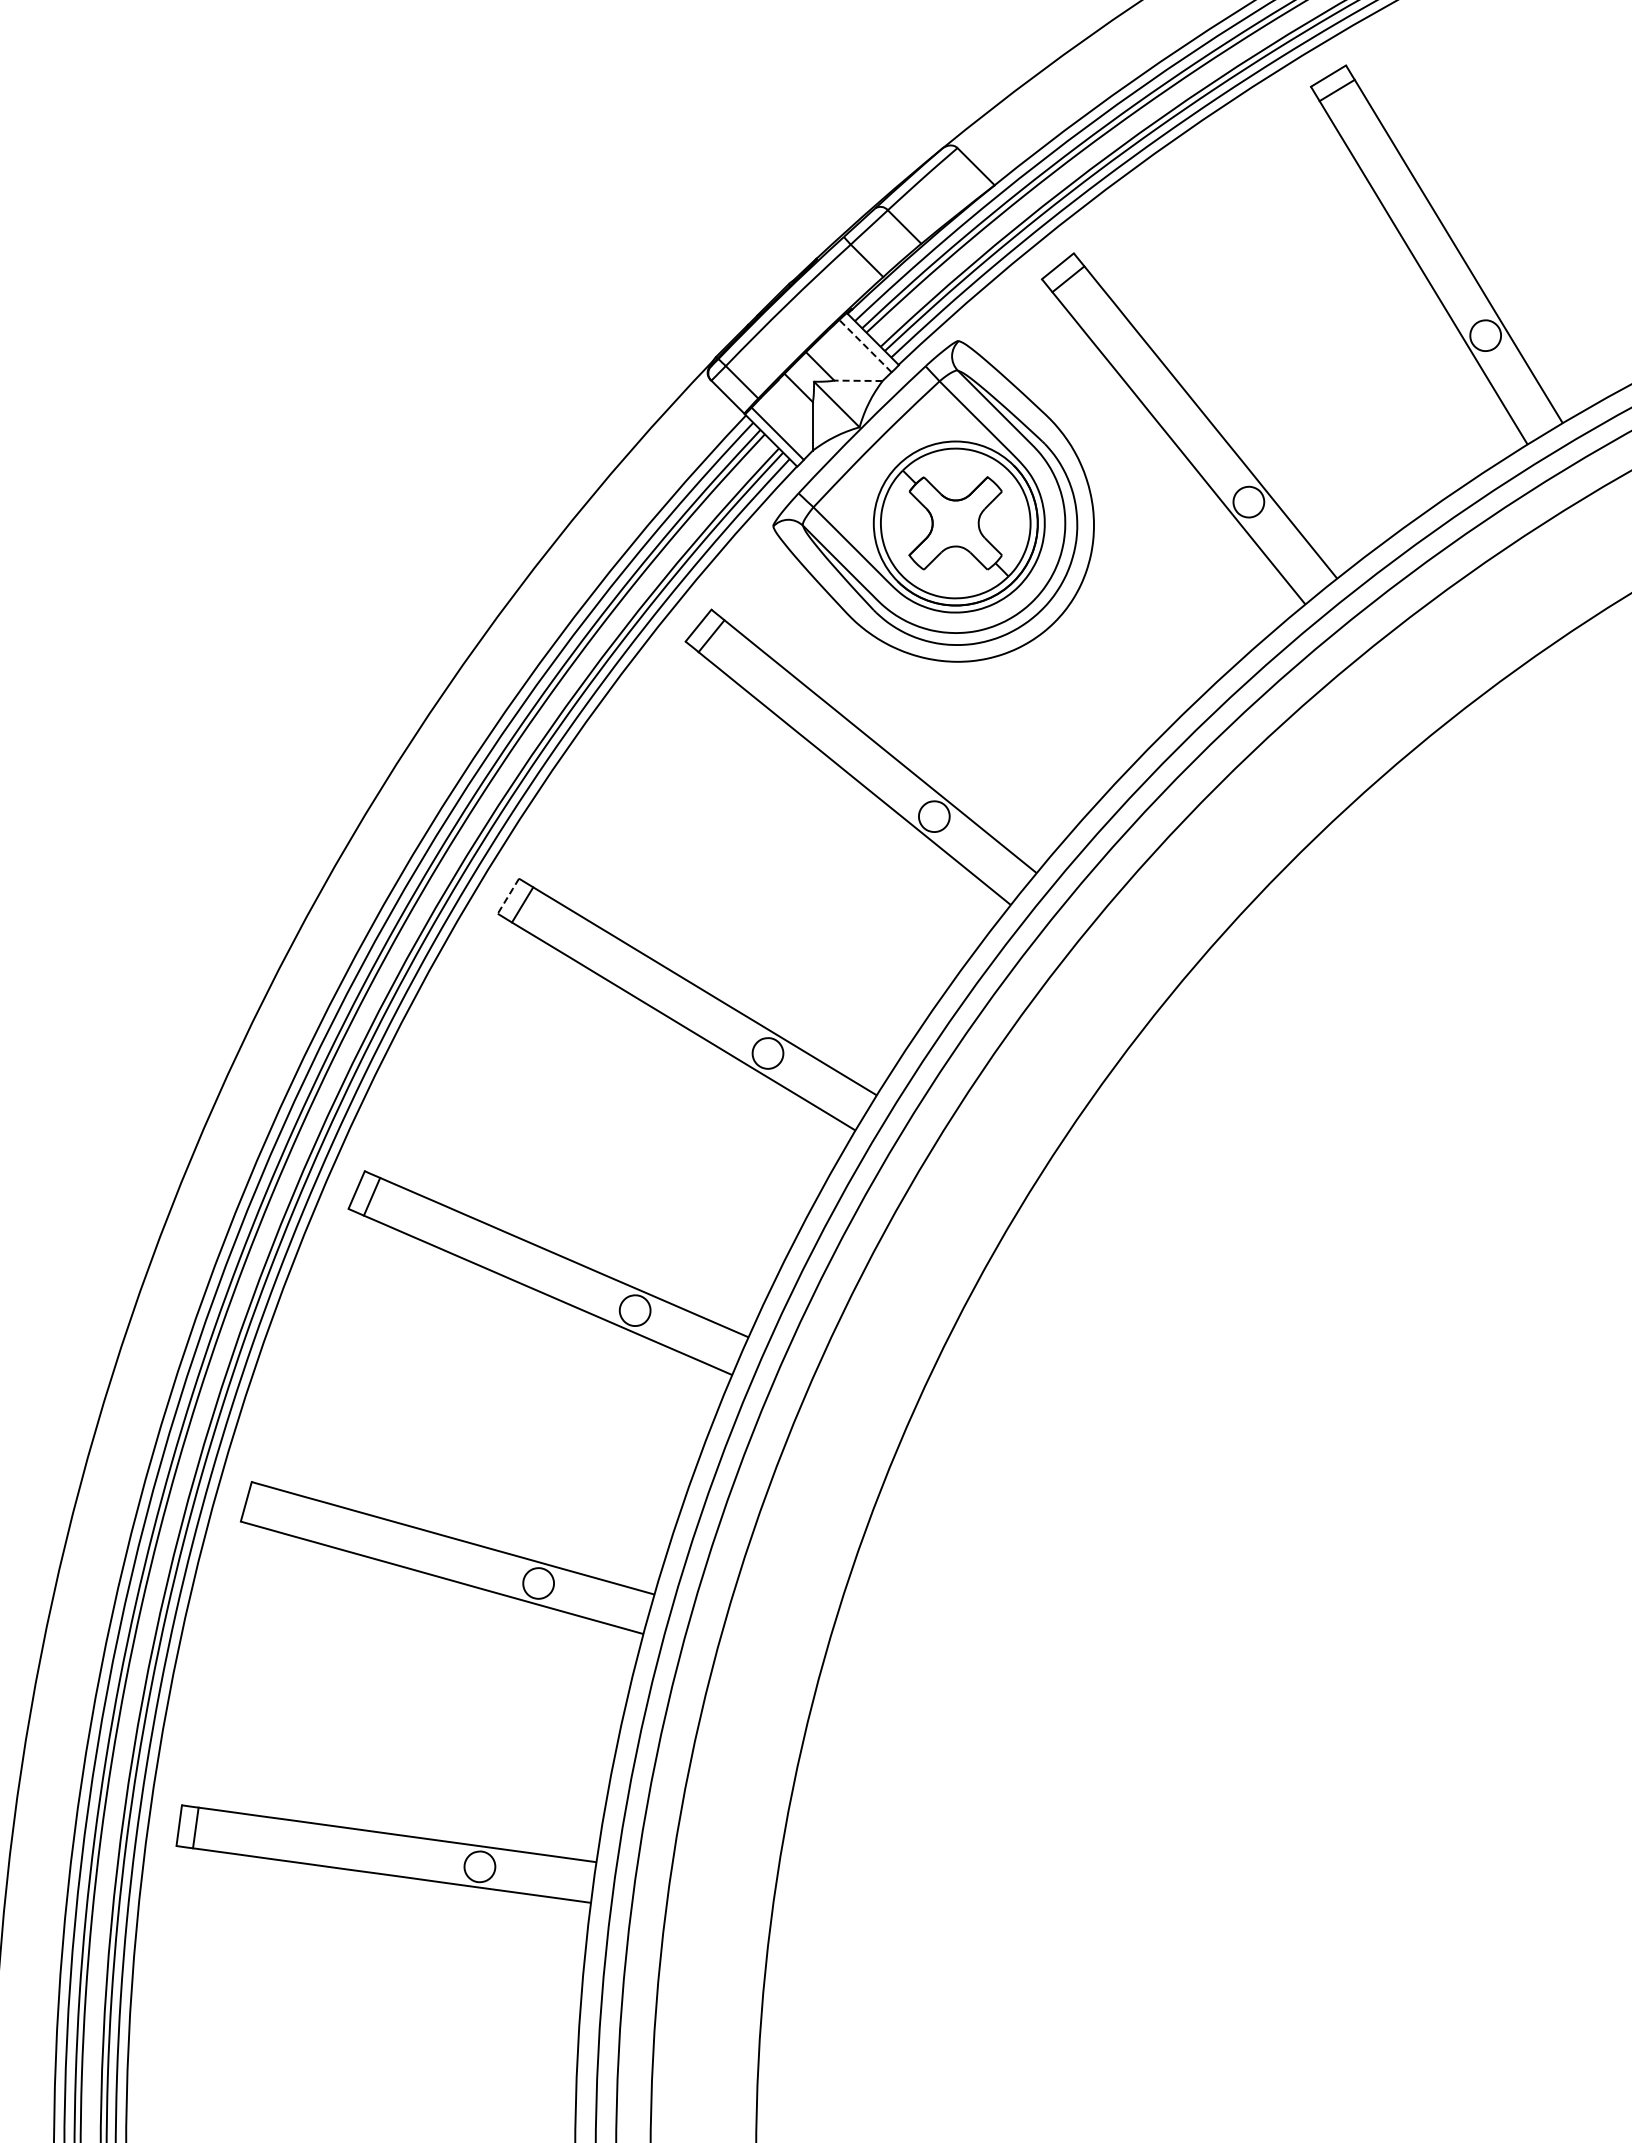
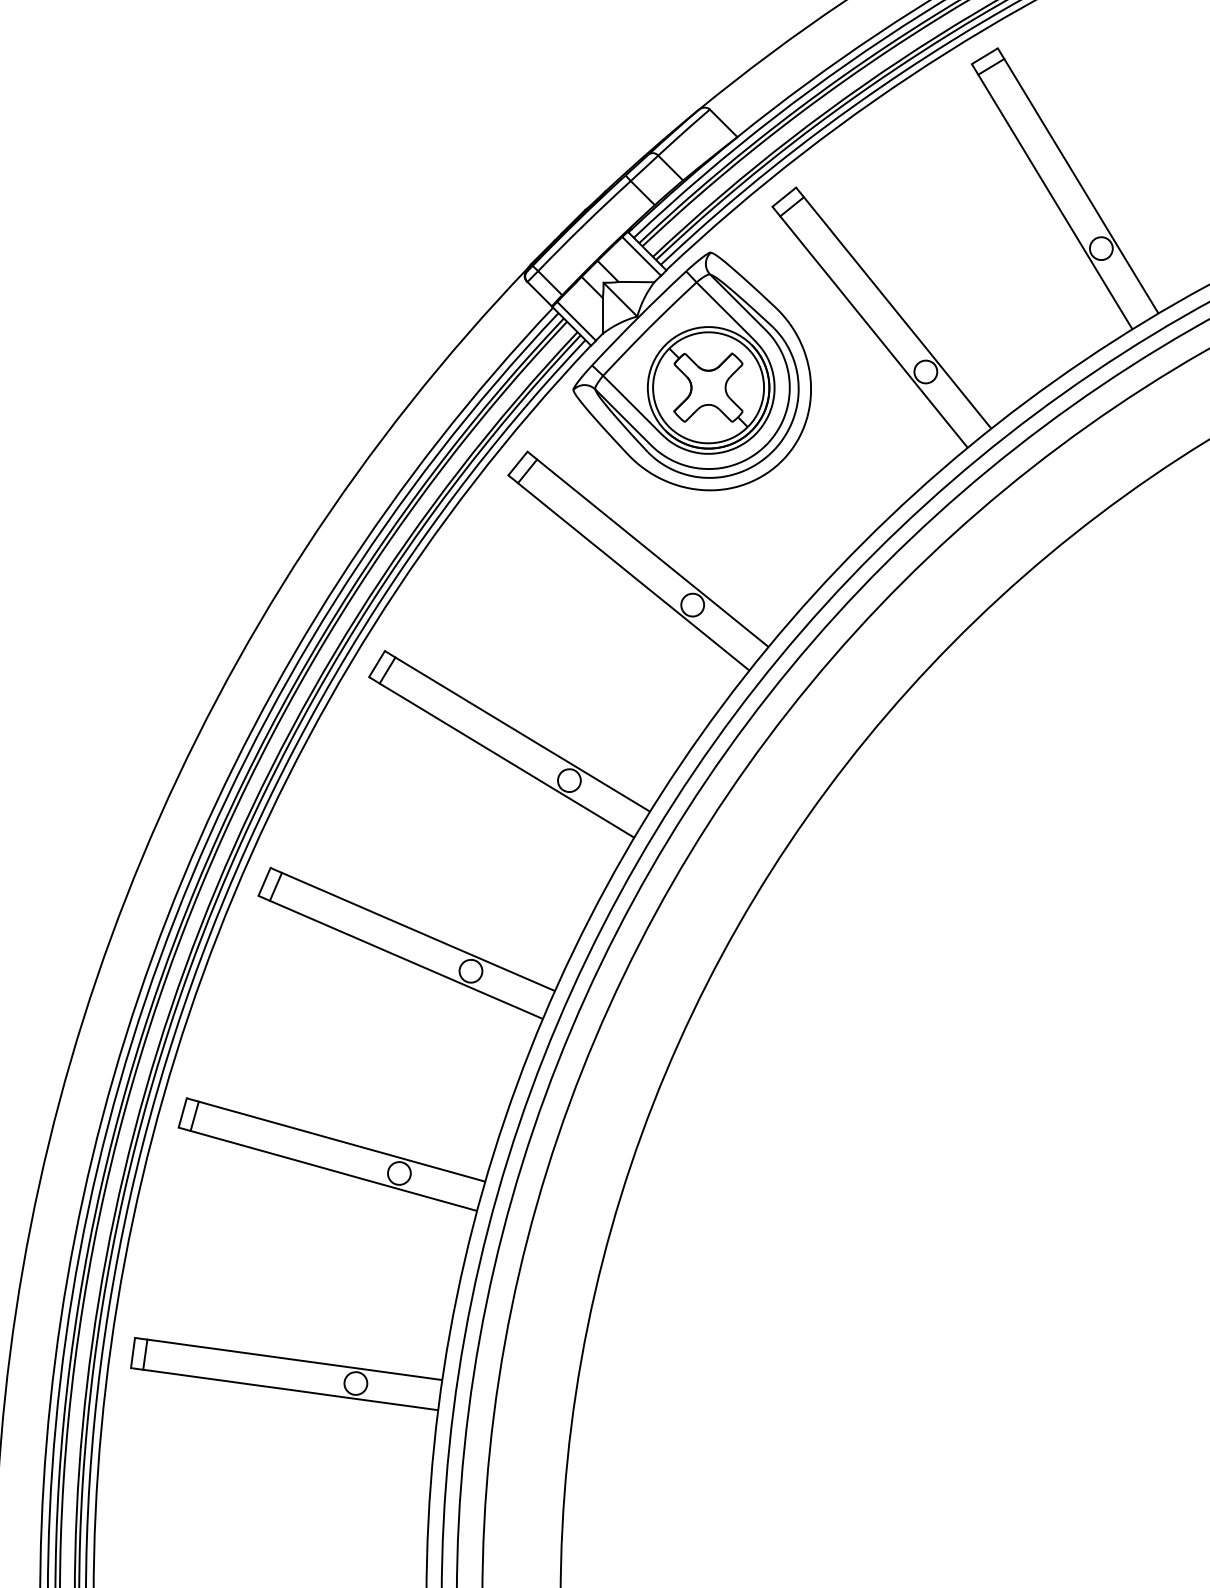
line: (865, 346) -> (641, 256), dashed -> solid
line: (857, 380) -> (635, 281), dashed -> solid
line: (508, 896) -> (377, 664), dashed -> solid
line: (262, 1506) -> (194, 1116), added

